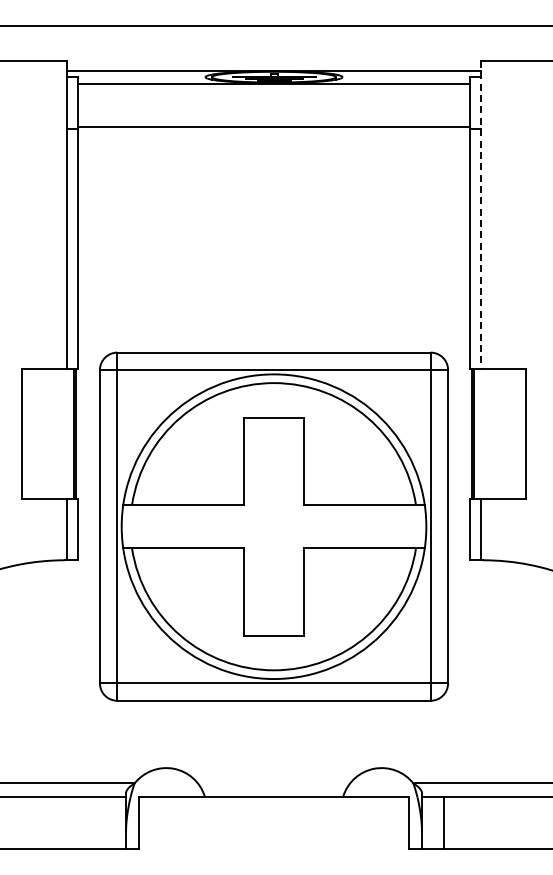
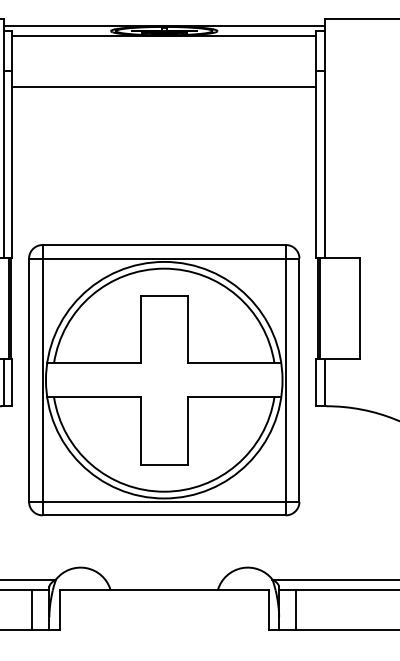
line: (273, 127) -> (163, 87), moved
line: (480, 214) -> (324, 137), dashed -> solid
line: (104, 822) -> (32, 609), added

